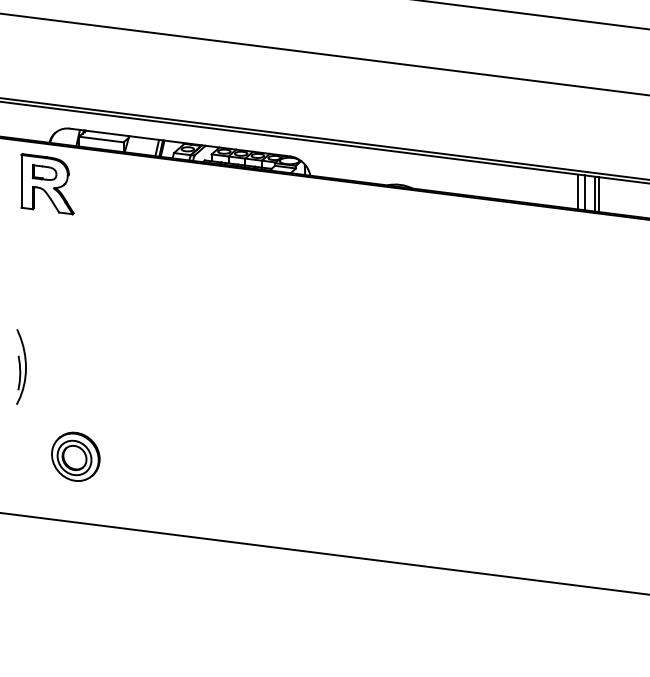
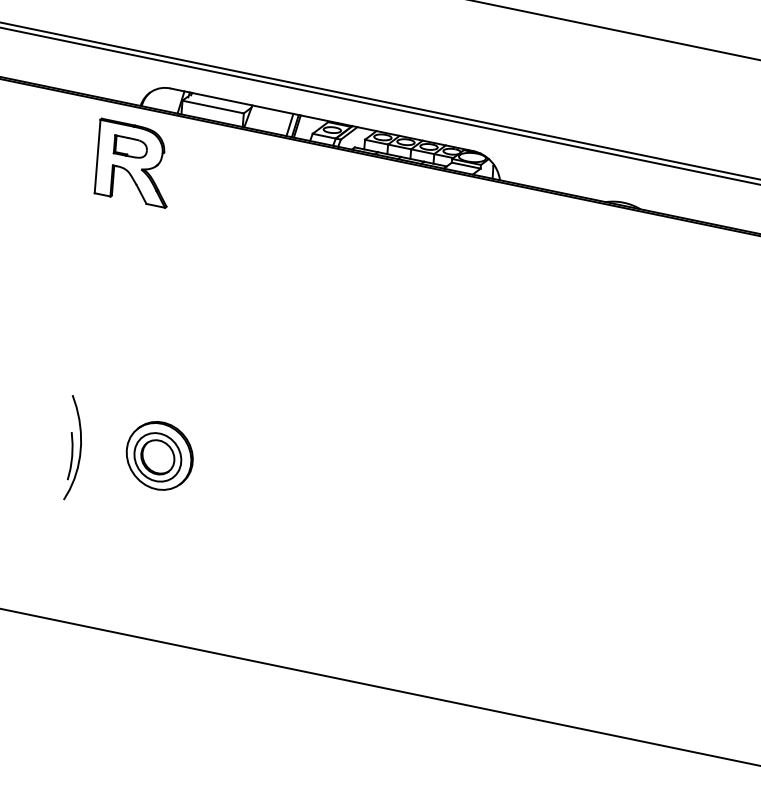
part: (21, 366) -> (74, 447), moved
part: (75, 456) -> (159, 455), moved

